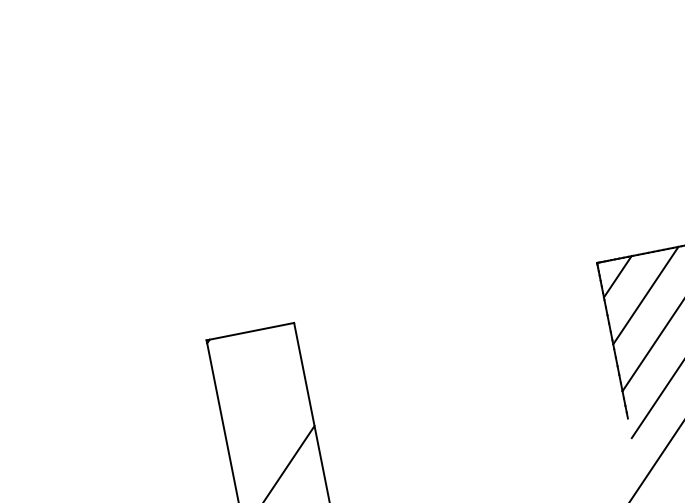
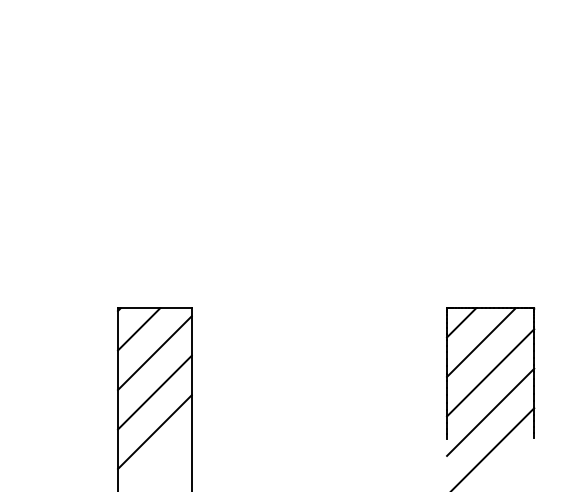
line: (237, 360) -> (139, 329), added
line: (260, 384) -> (154, 352), added
line: (269, 431) -> (154, 392), added

